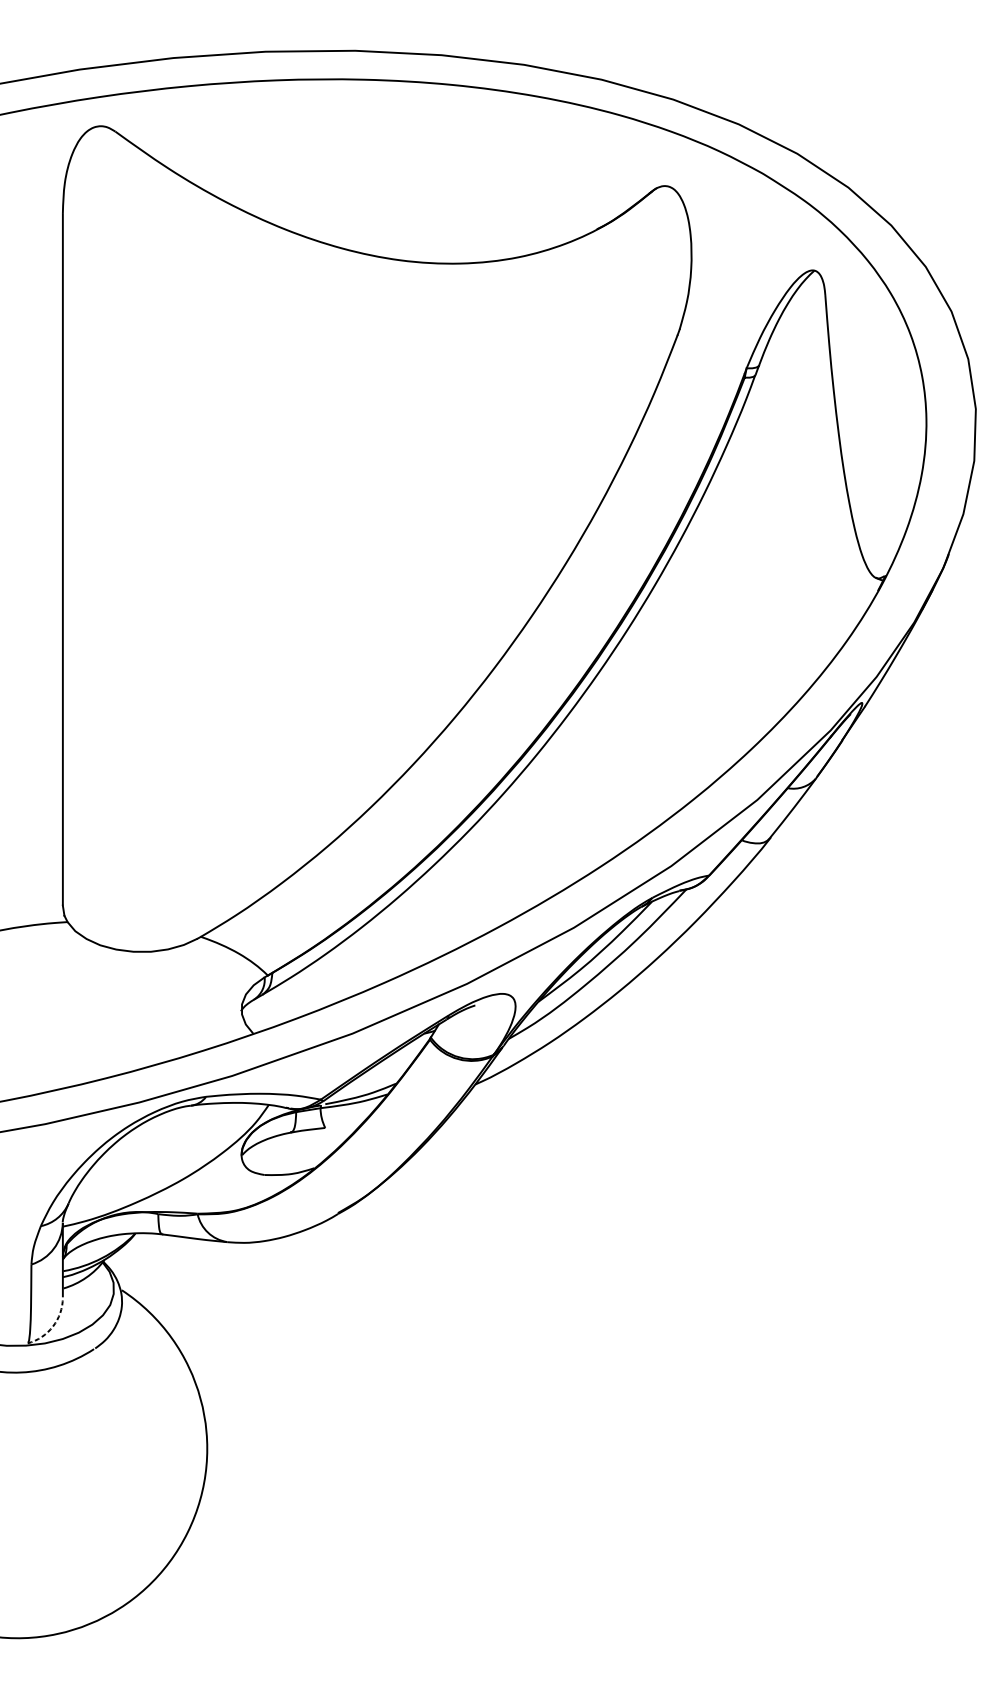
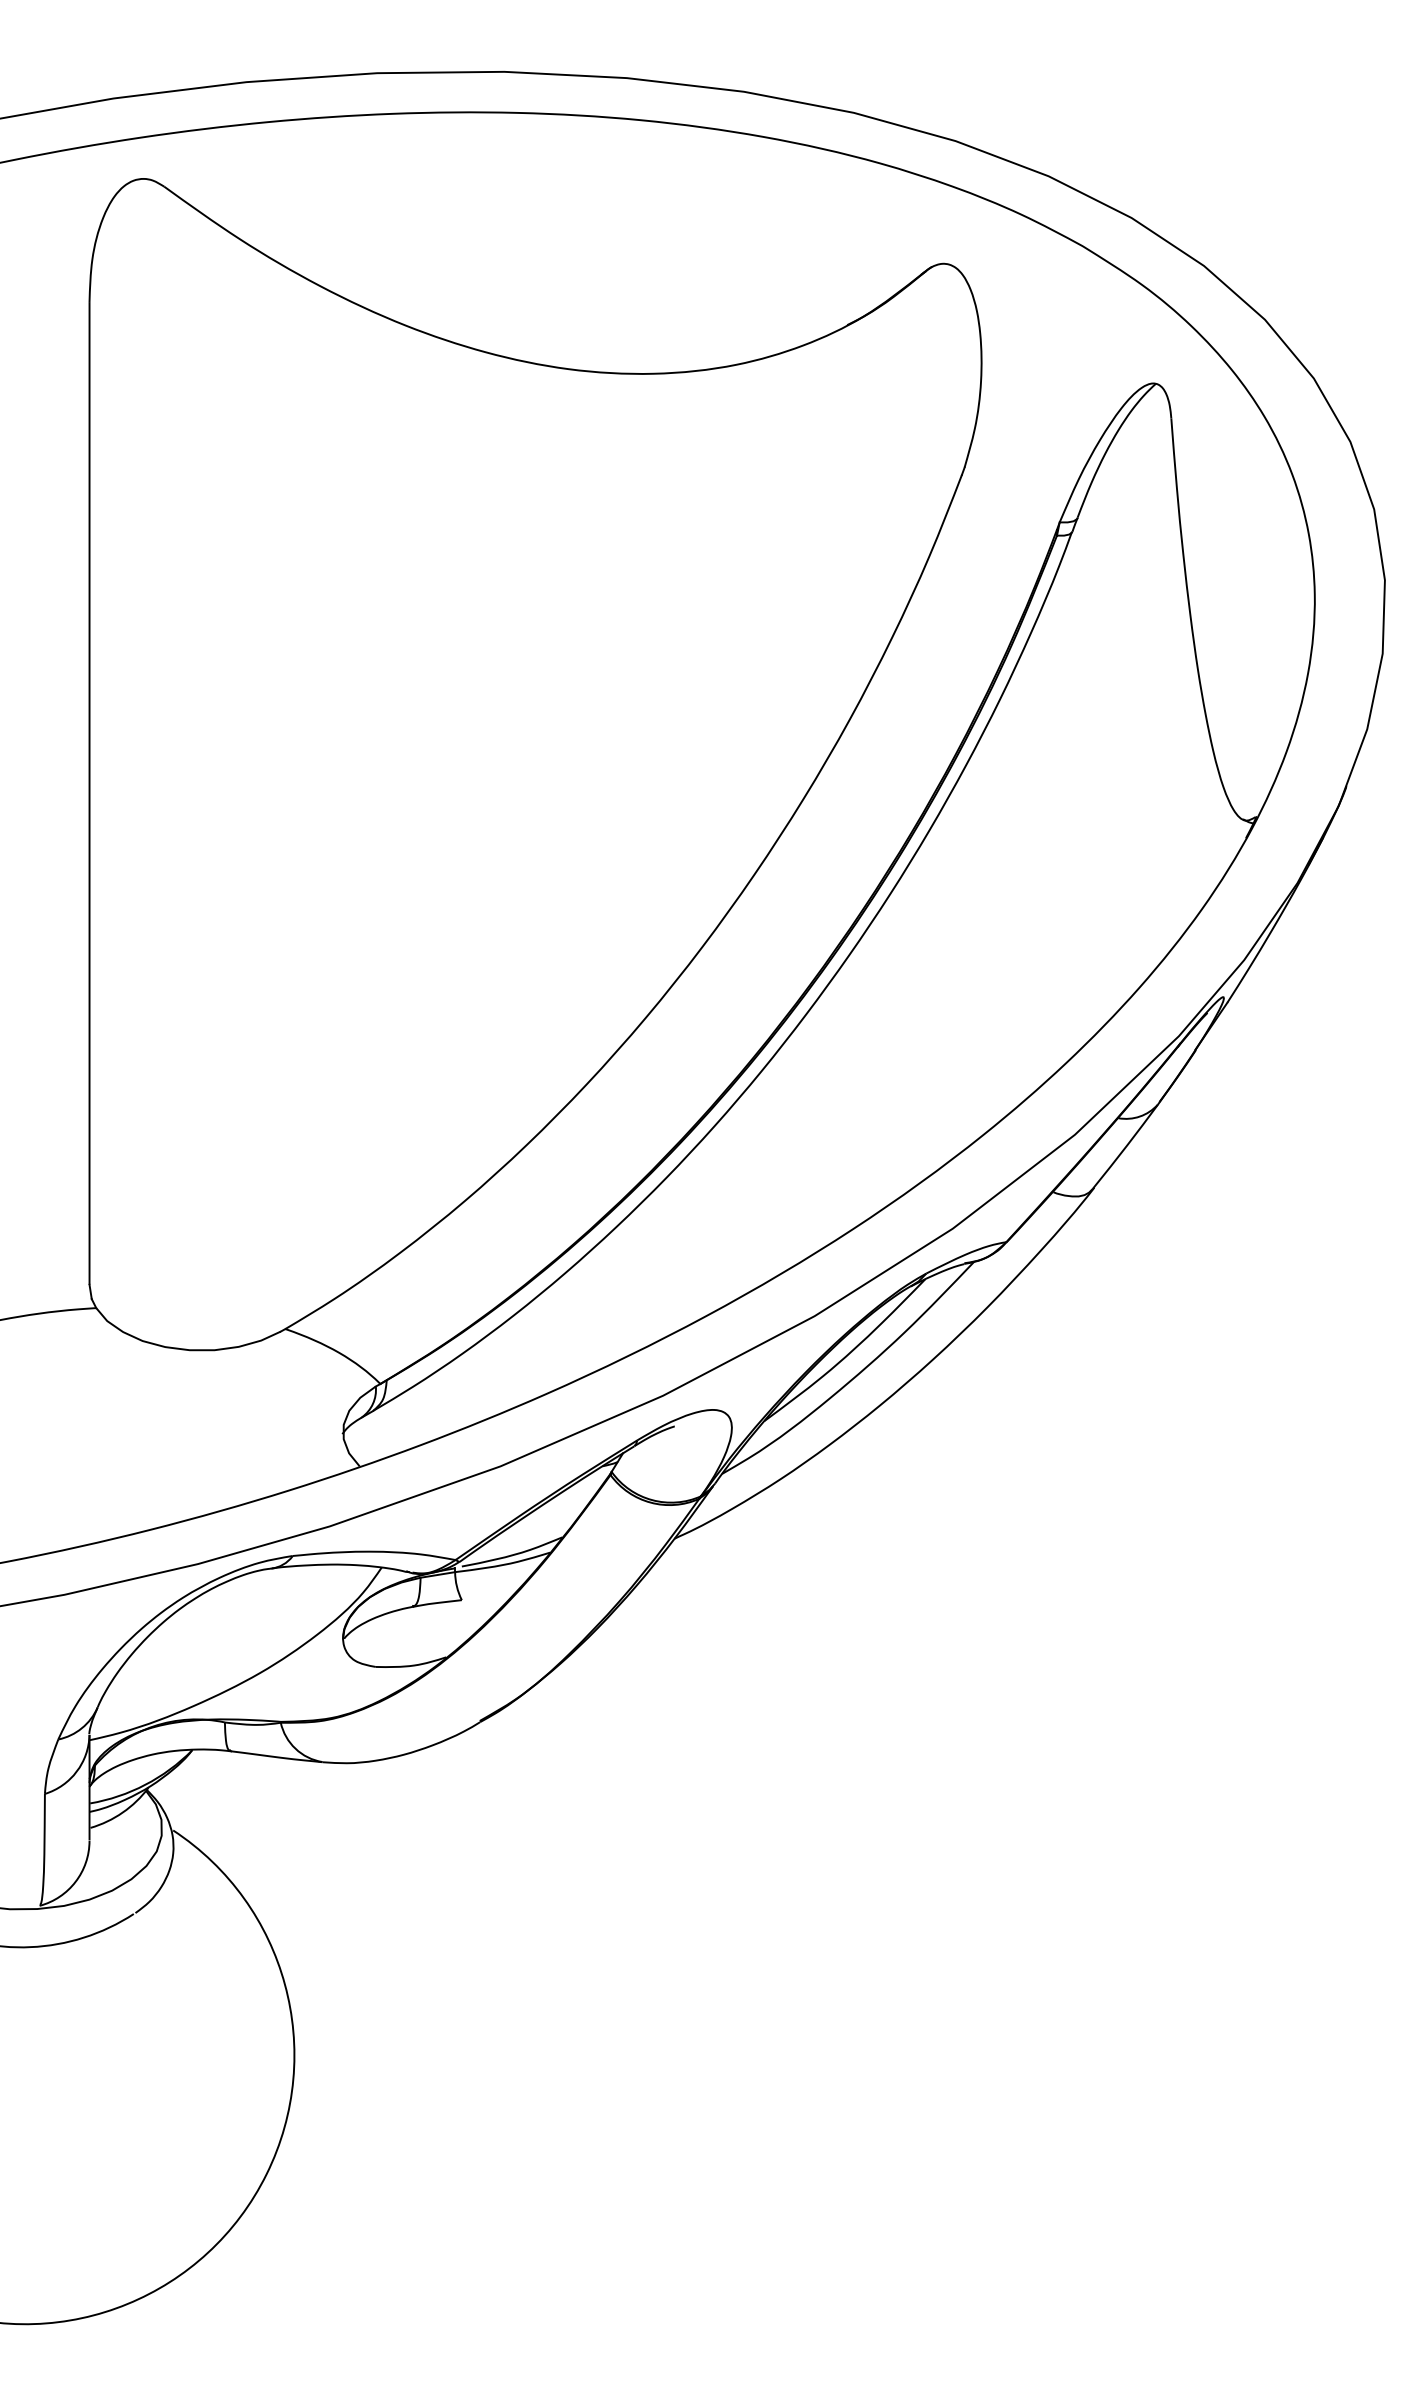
arc: (52, 1326) -> (75, 1881), dashed -> solid

